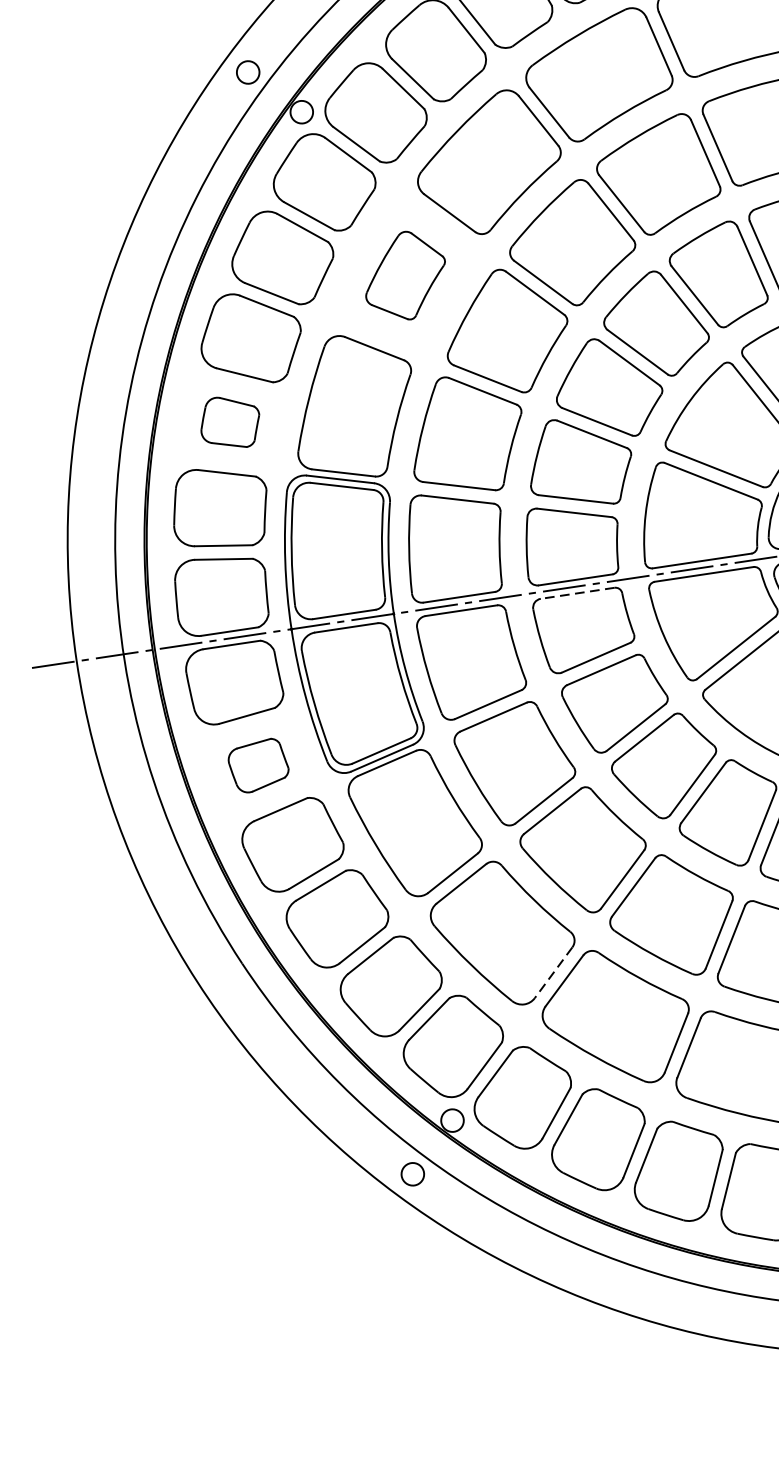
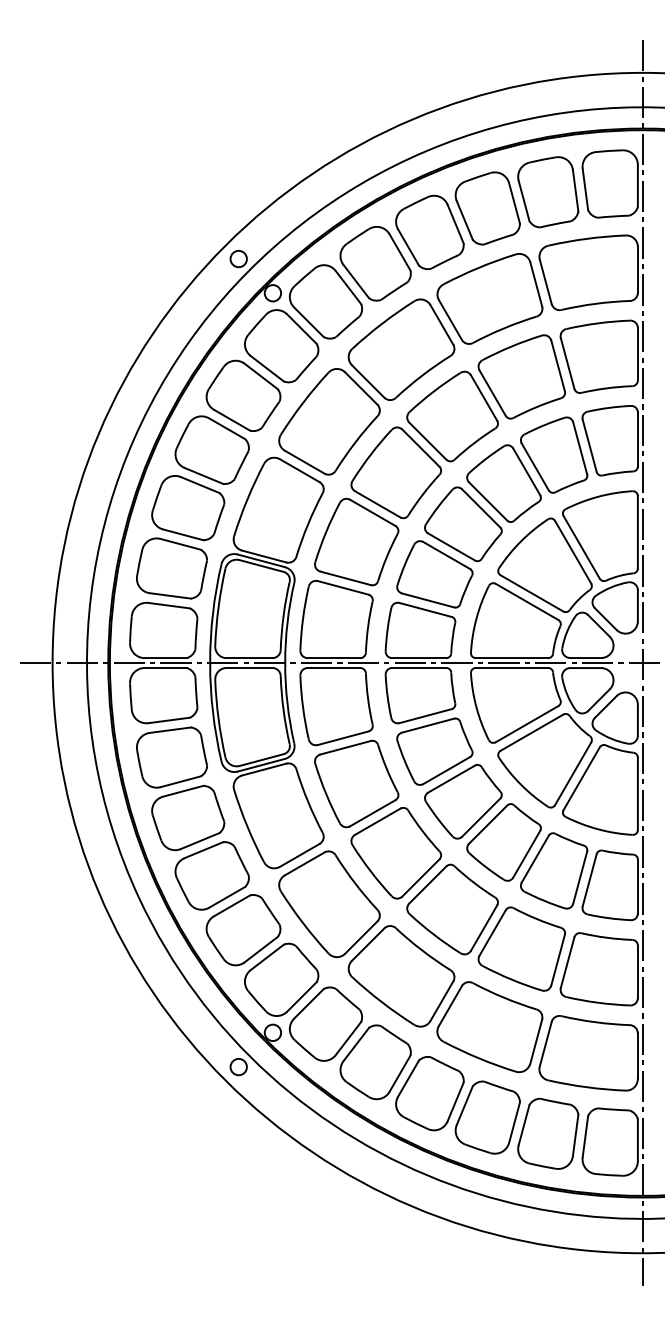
part: (405, 275) -> (329, 421), size x1.67
part: (230, 422) -> (188, 508), size x1.67
line: (576, 592) -> (418, 667), dashed -> solid
part: (258, 765) -> (171, 757), size x1.67
line: (553, 972) -> (361, 937), dashed -> solid

